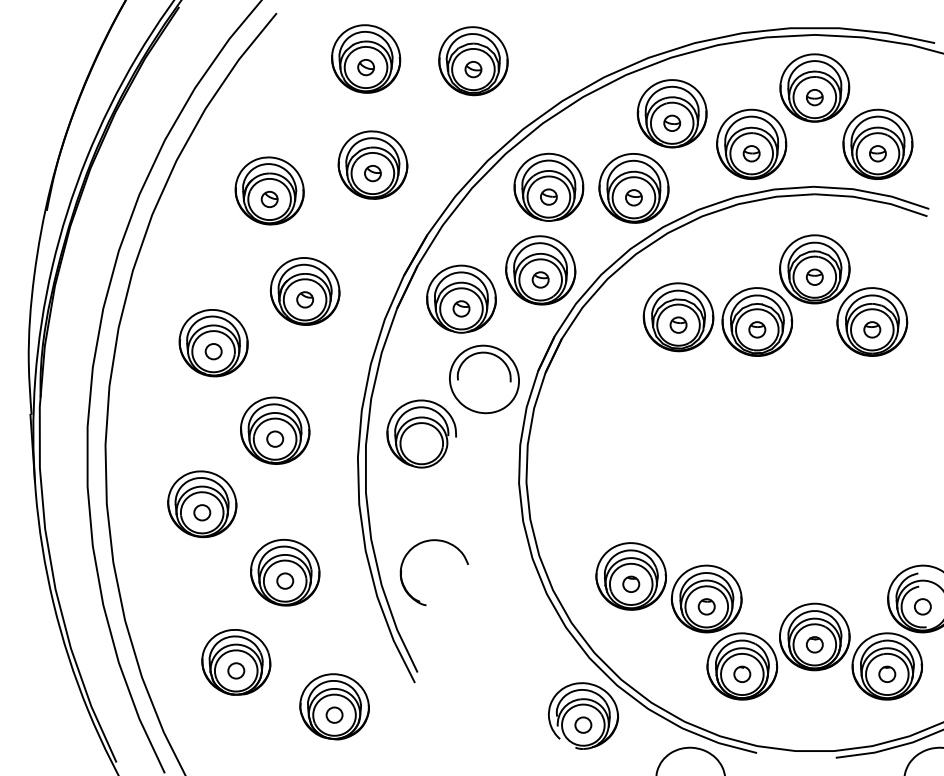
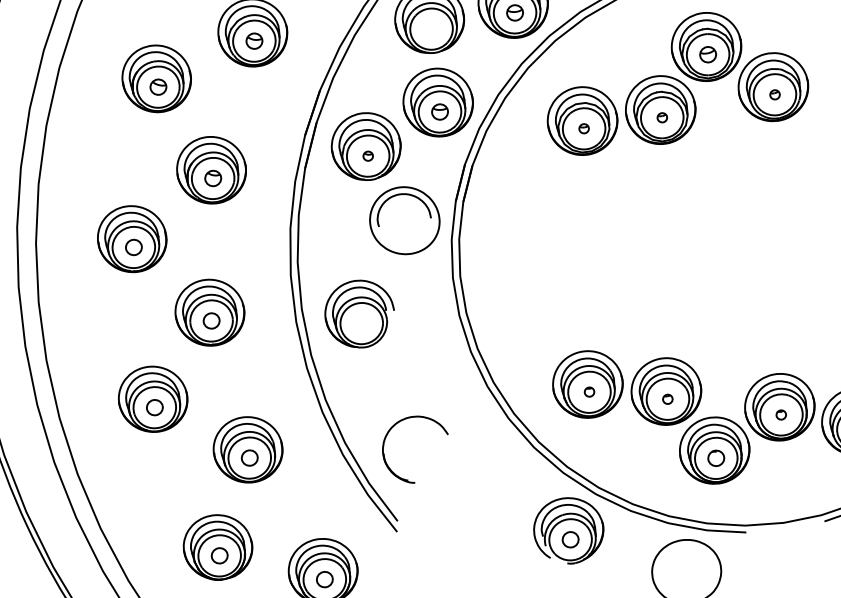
part: (548, 196) -> (431, 28), removed
part: (461, 308) -> (368, 155), size x0.6
part: (678, 324) -> (583, 128), size x0.6
part: (757, 329) -> (662, 117), size x0.6
part: (872, 329) -> (775, 94), size x0.6
part: (421, 433) -> (359, 313), moved
part: (426, 542) -> (402, 421), moved
part: (631, 583) -> (589, 391), size x0.6
part: (706, 606) -> (667, 398), size x0.6
part: (814, 644) -> (781, 414), size x0.6

